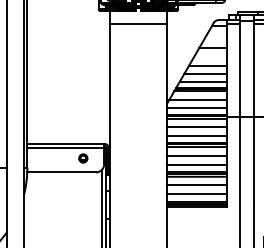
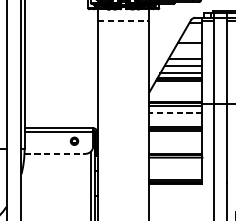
line: (138, 24) -> (123, 21), solid -> dashed
line: (197, 99) -> (176, 88), removed
line: (196, 108) -> (175, 96), removed
line: (196, 127) -> (175, 113), solid -> dashed
line: (196, 135) -> (175, 120), removed
line: (196, 155) -> (175, 138), removed
line: (196, 164) -> (175, 146), removed
line: (62, 172) -> (55, 153), solid -> dashed
line: (196, 185) -> (175, 165), removed
line: (196, 194) -> (175, 173), removed

